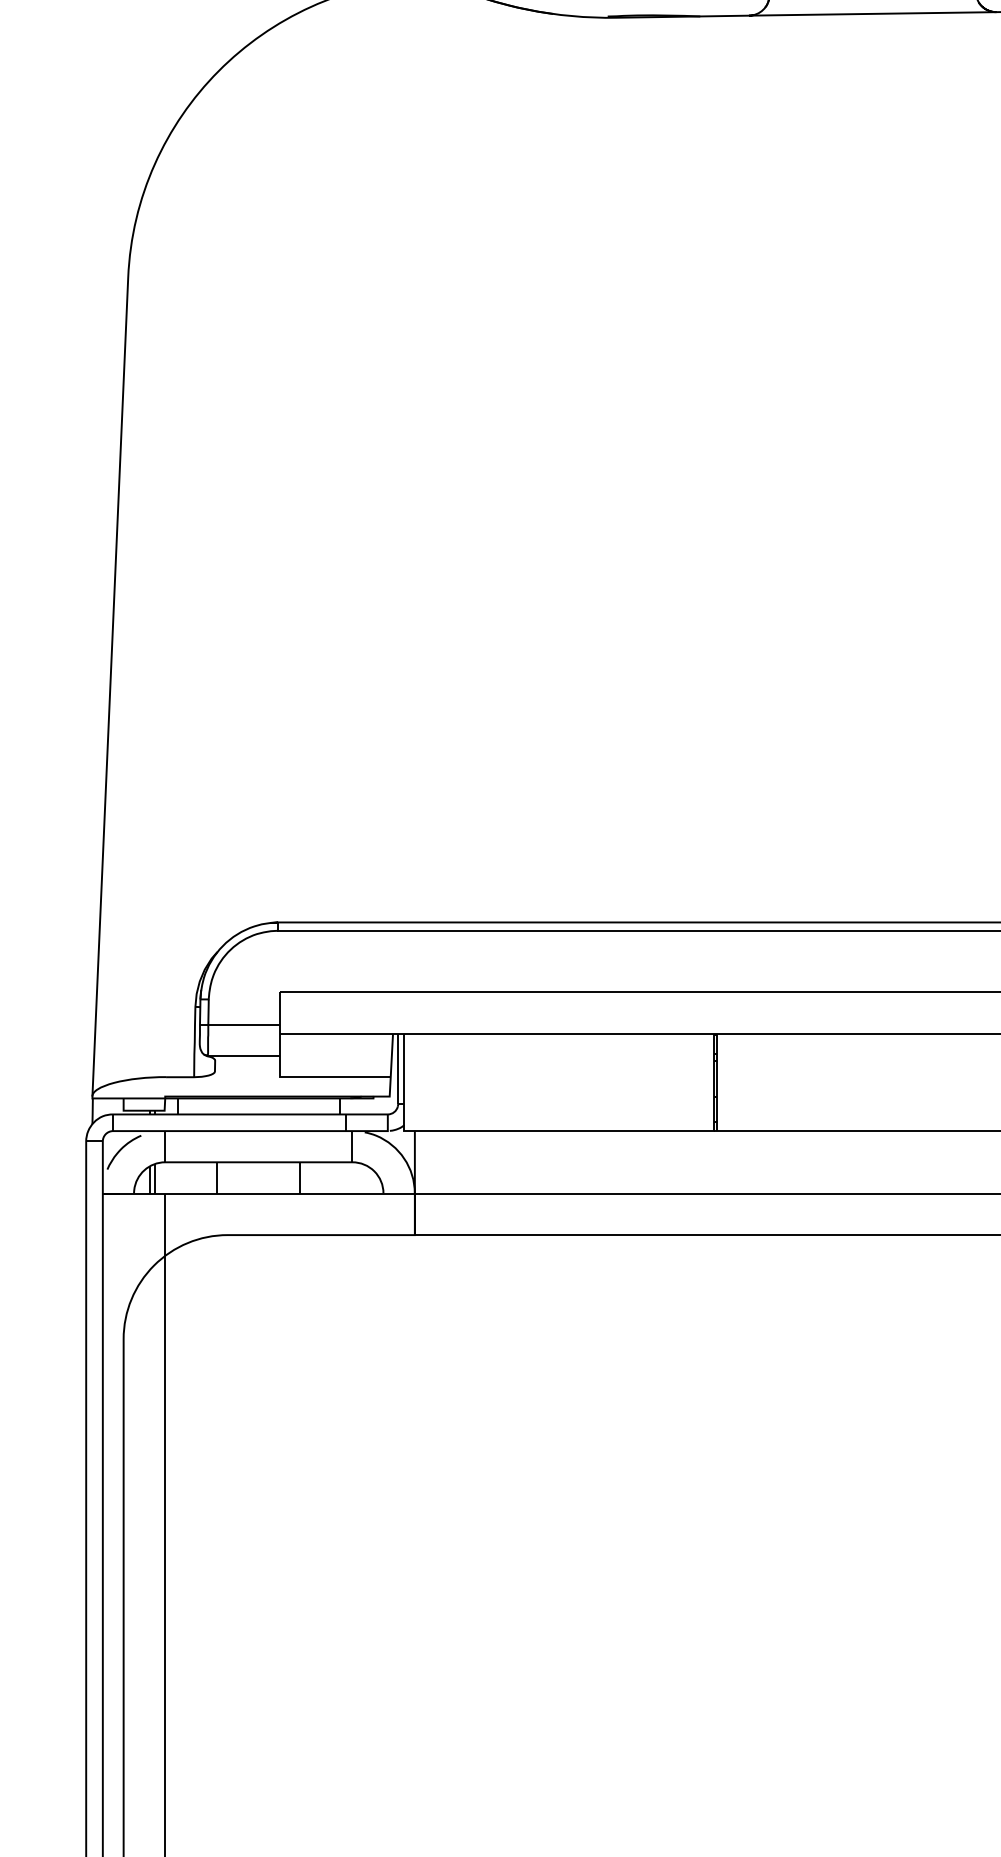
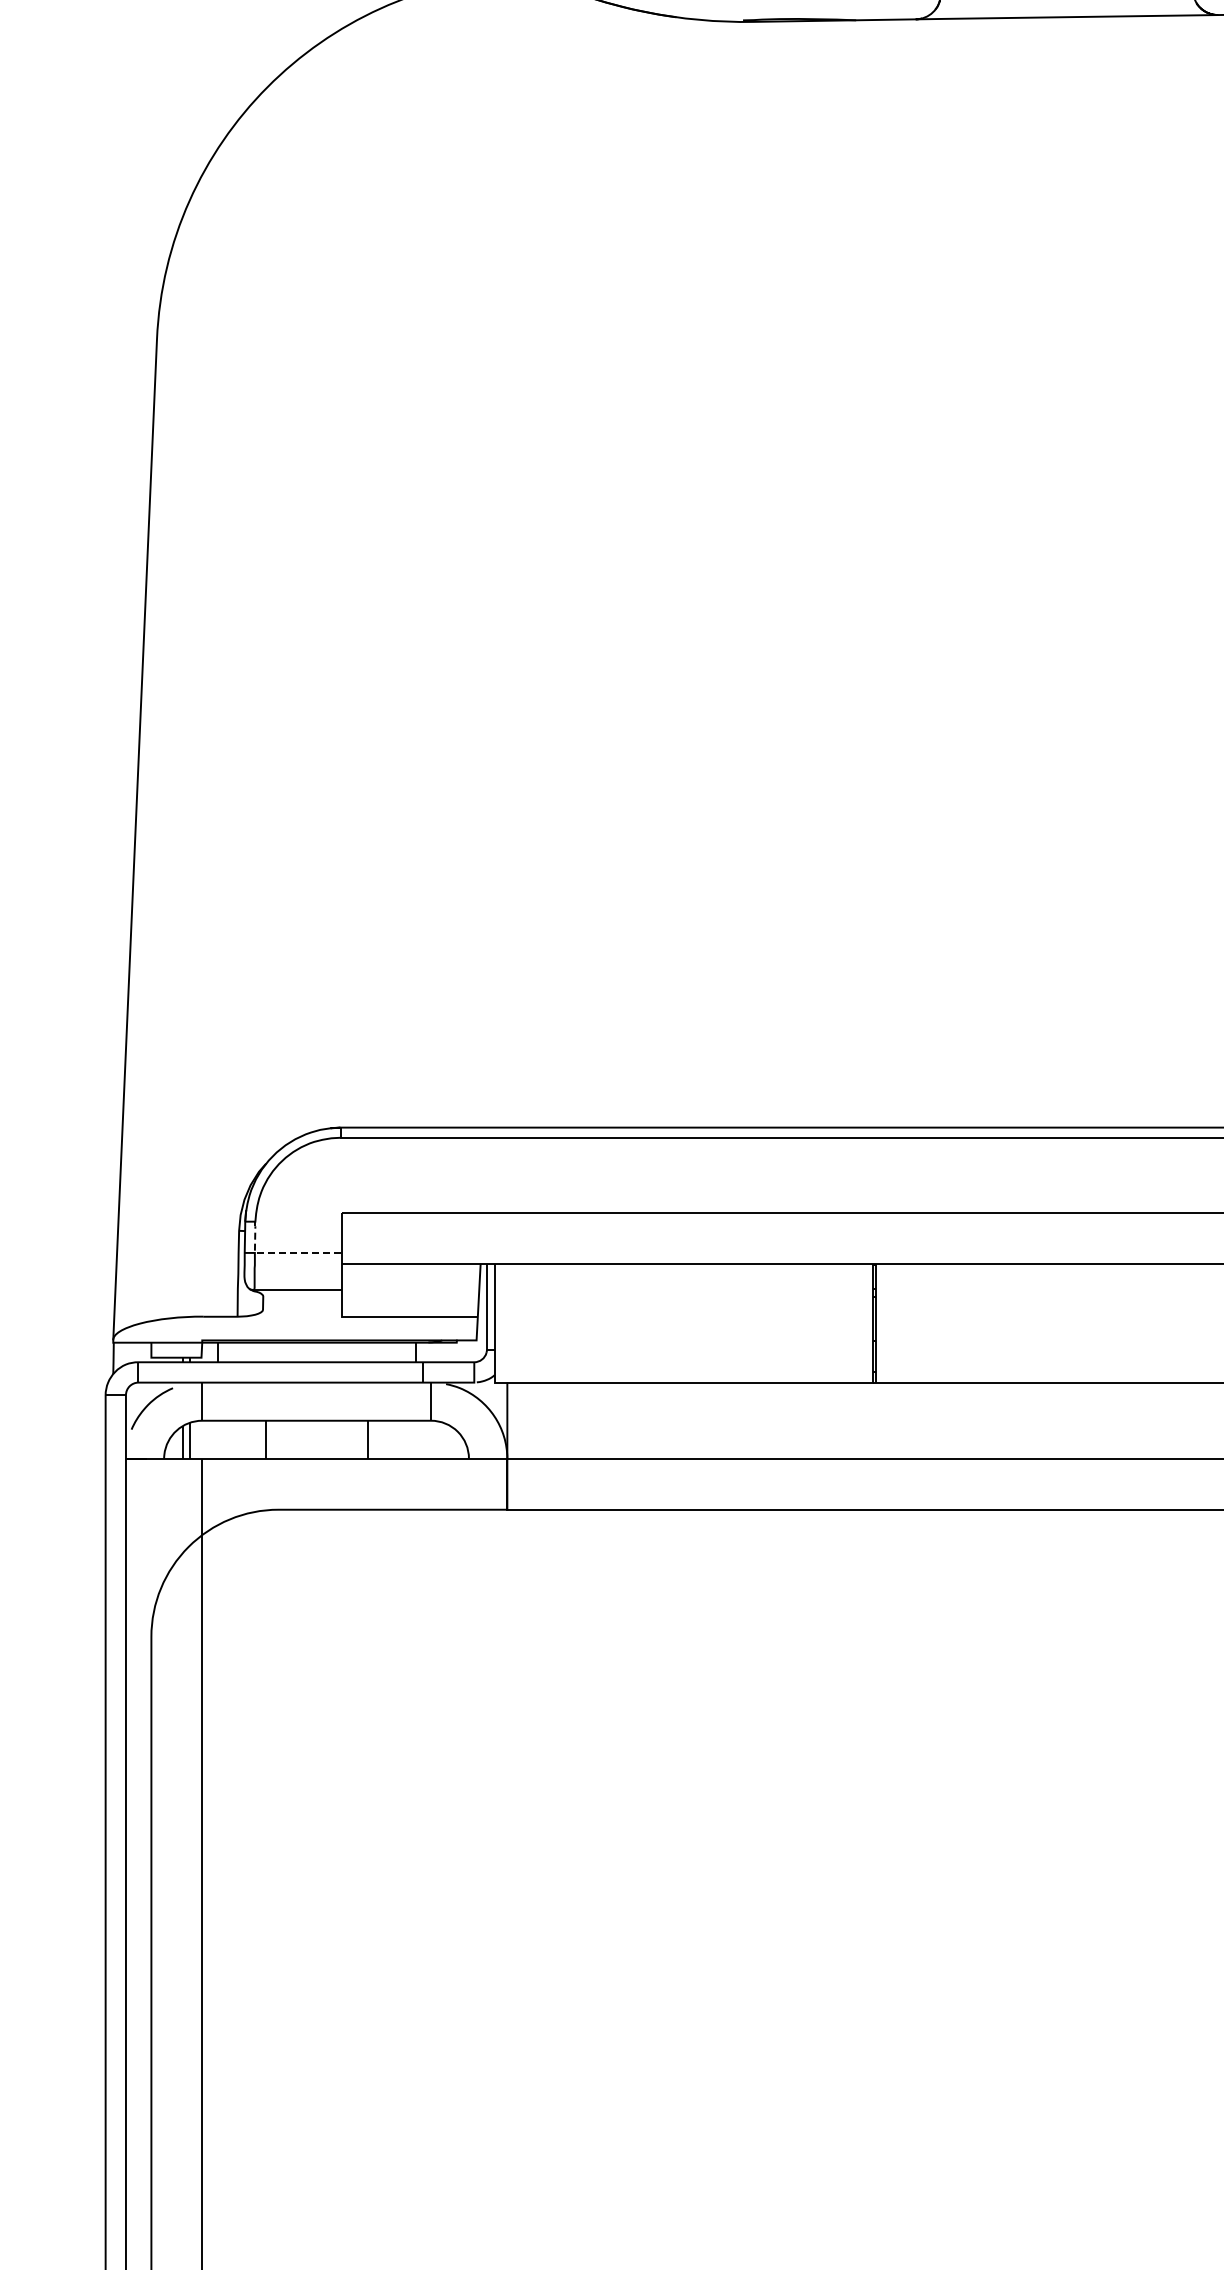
line: (230, 1024) -> (281, 1252), solid -> dashed

